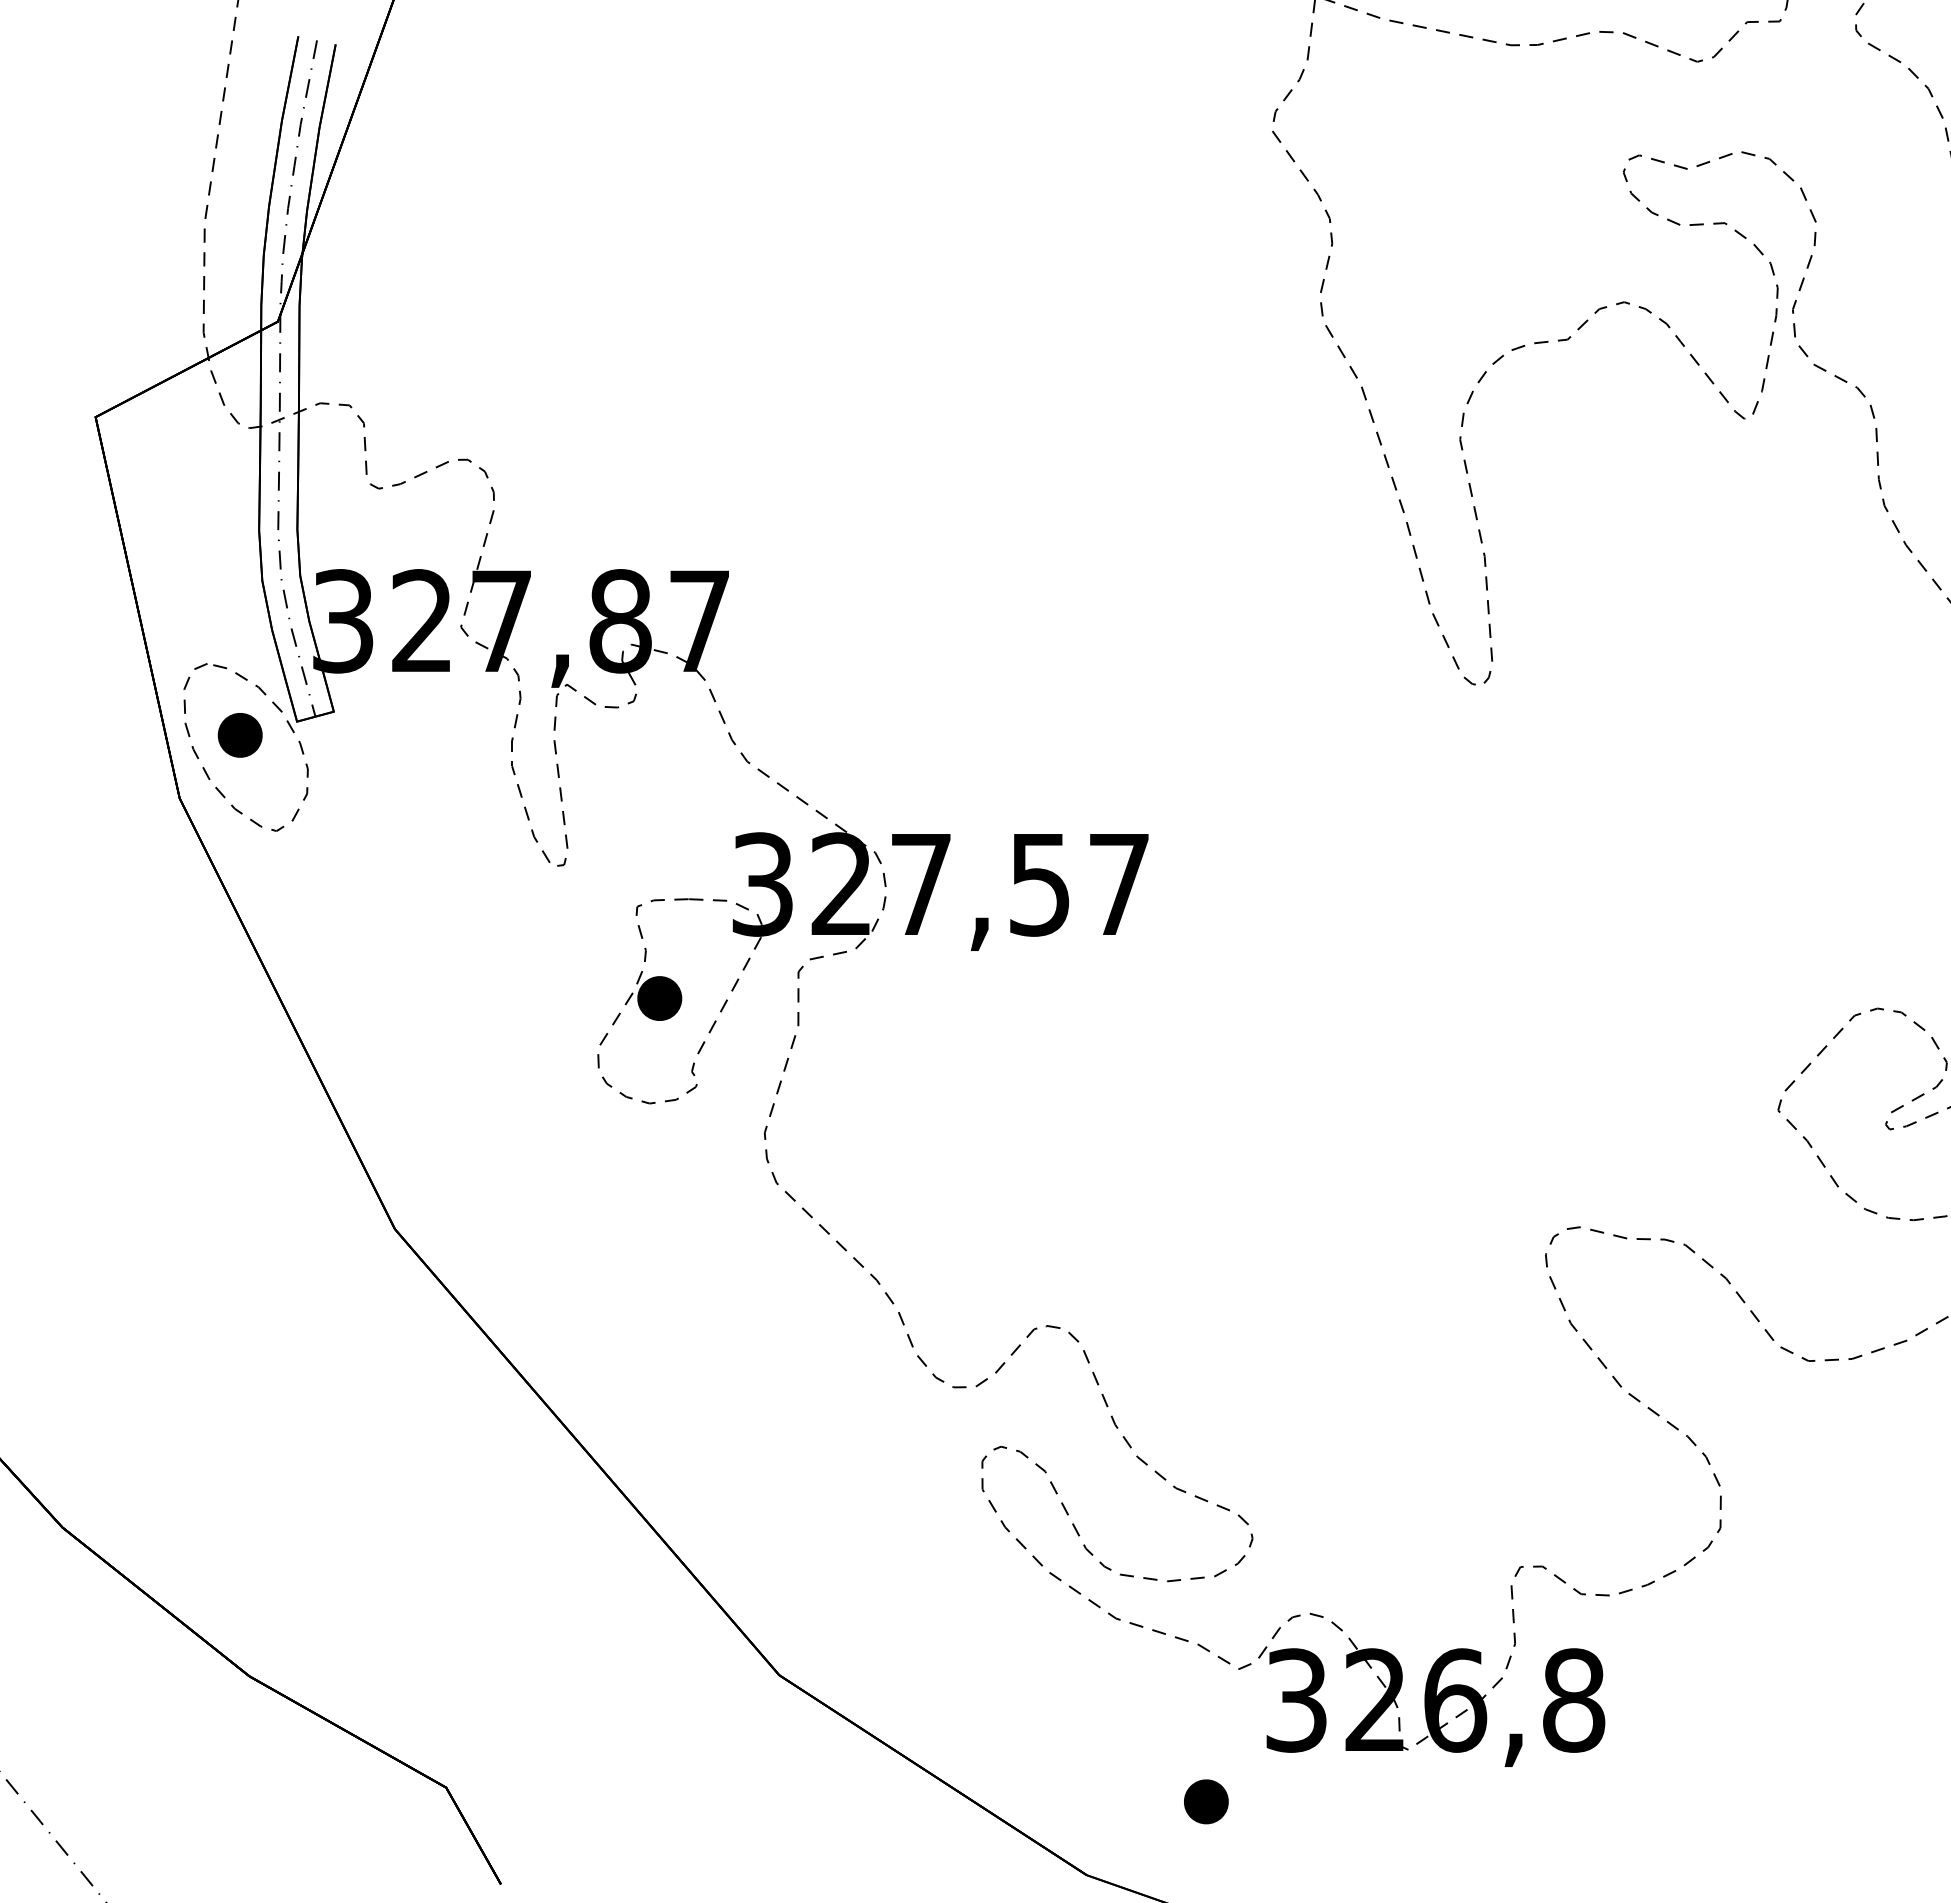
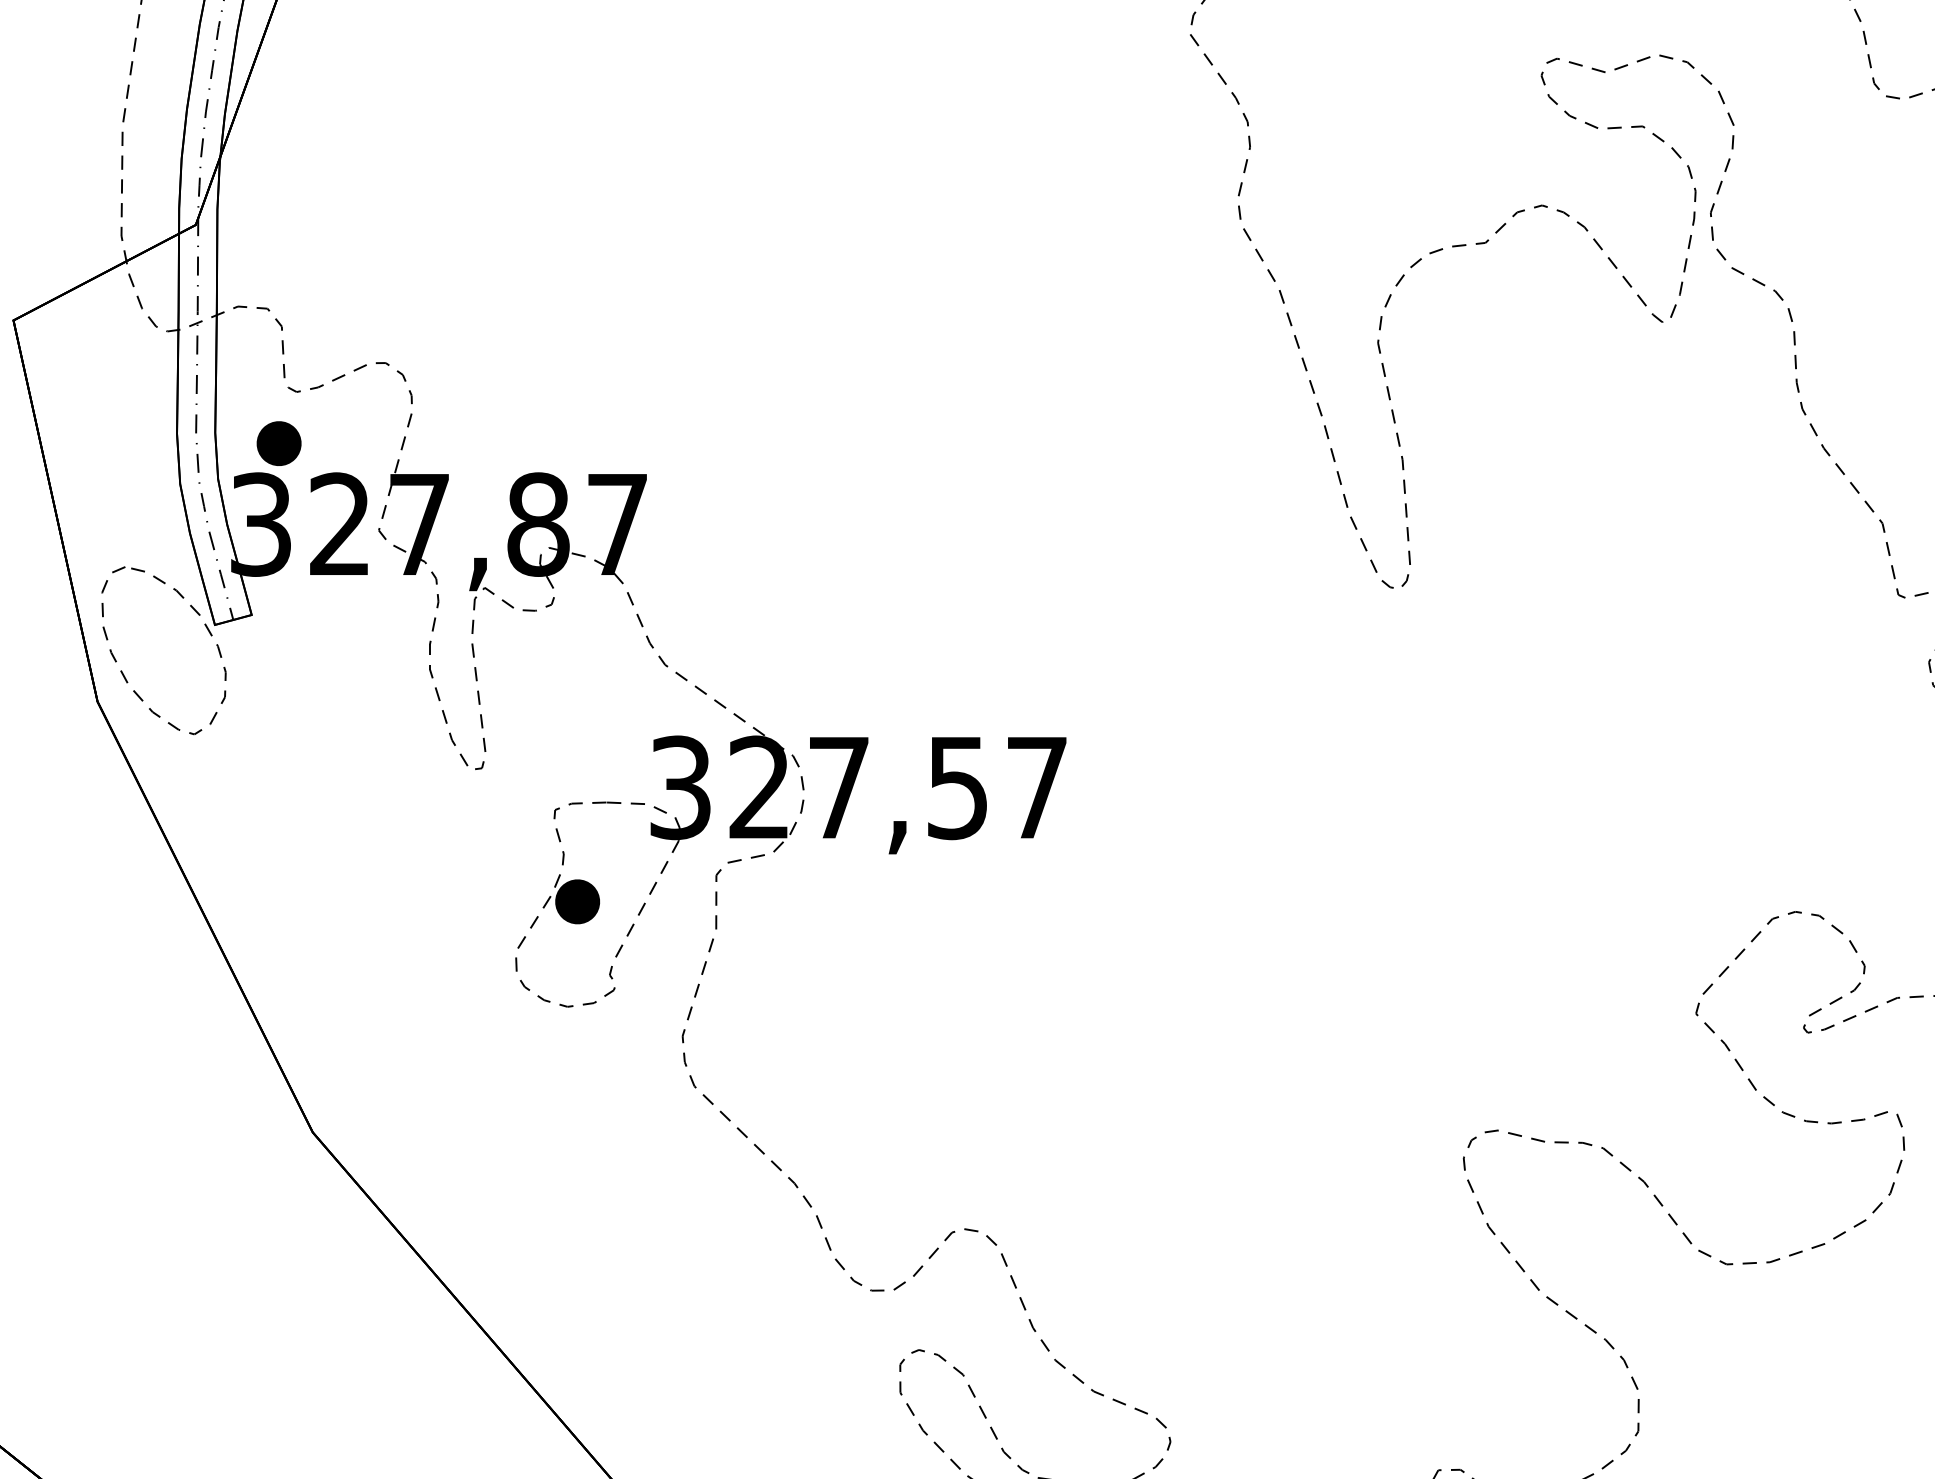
part: (239, 735) -> (278, 443), moved

